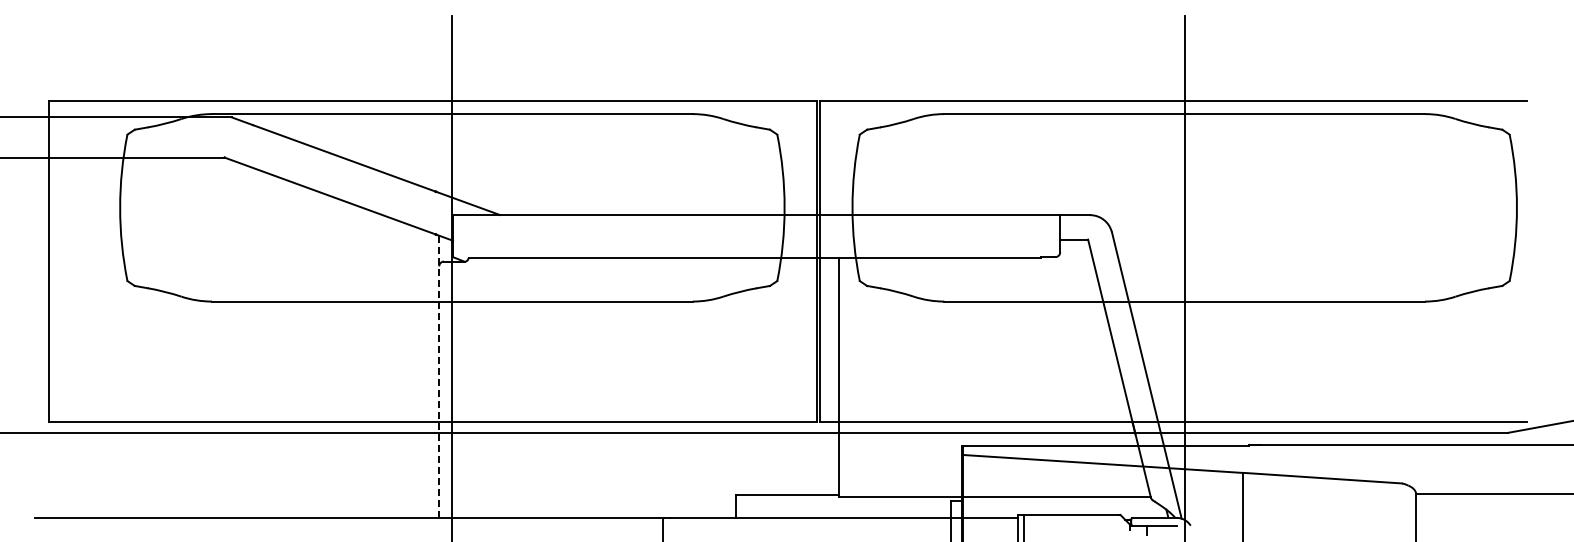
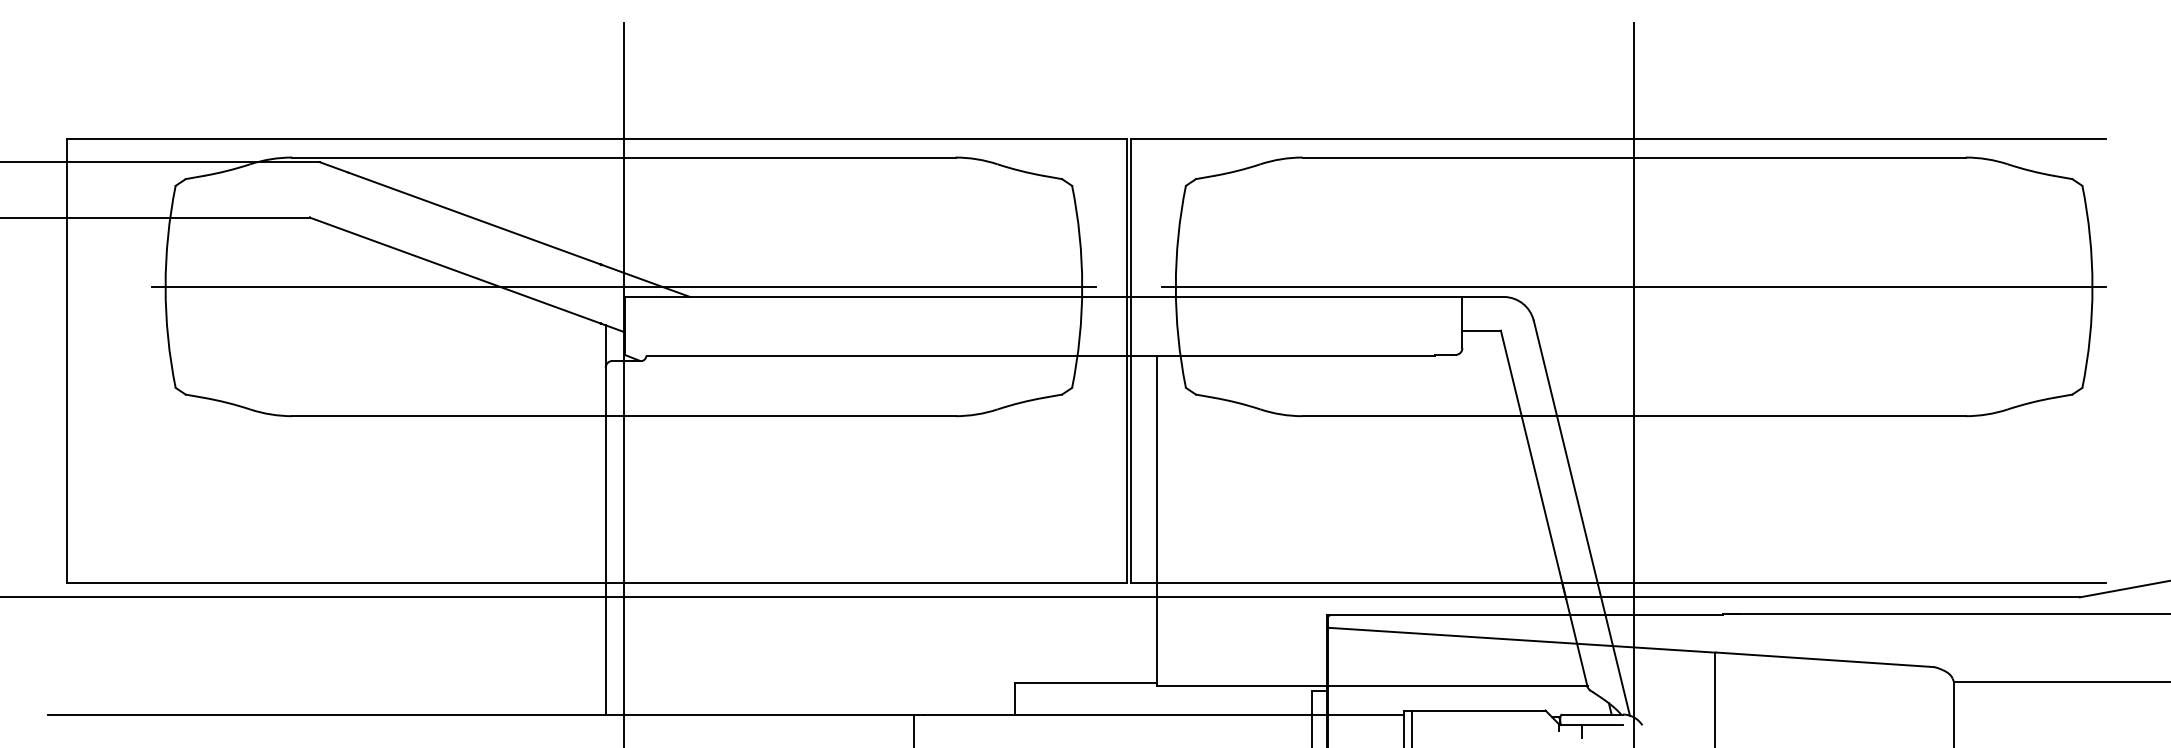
line: (452, 207) -> (624, 286), added
line: (1184, 207) -> (1633, 286), added
line: (439, 376) -> (606, 519), dashed -> solid

